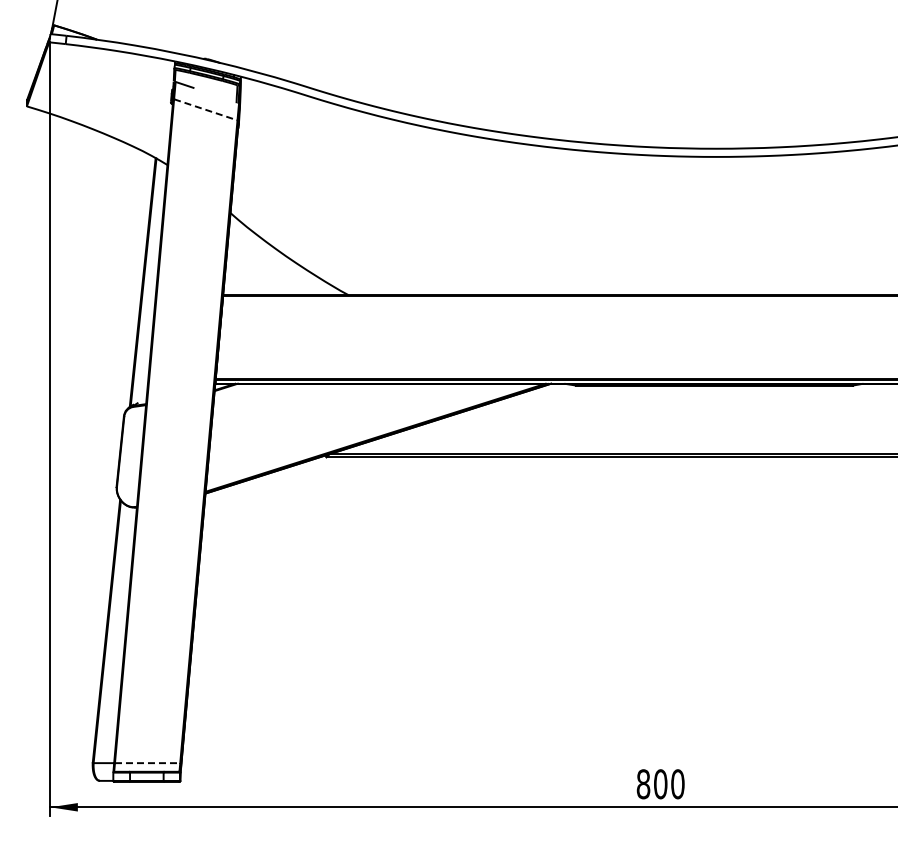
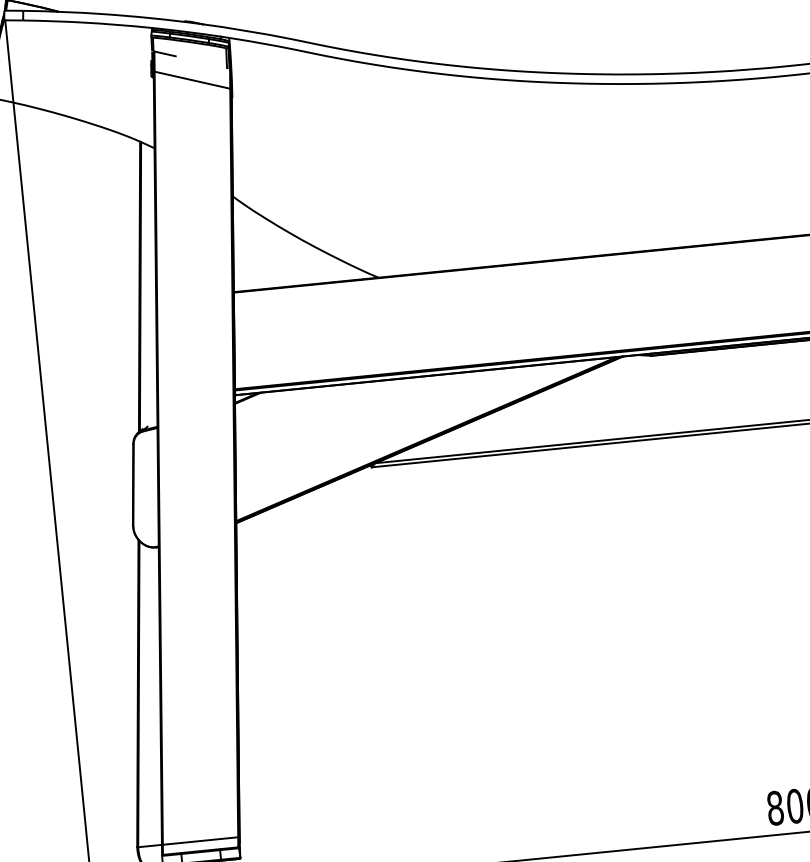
line: (206, 109) -> (193, 79), dashed -> solid
line: (147, 763) -> (200, 841), dashed -> solid

